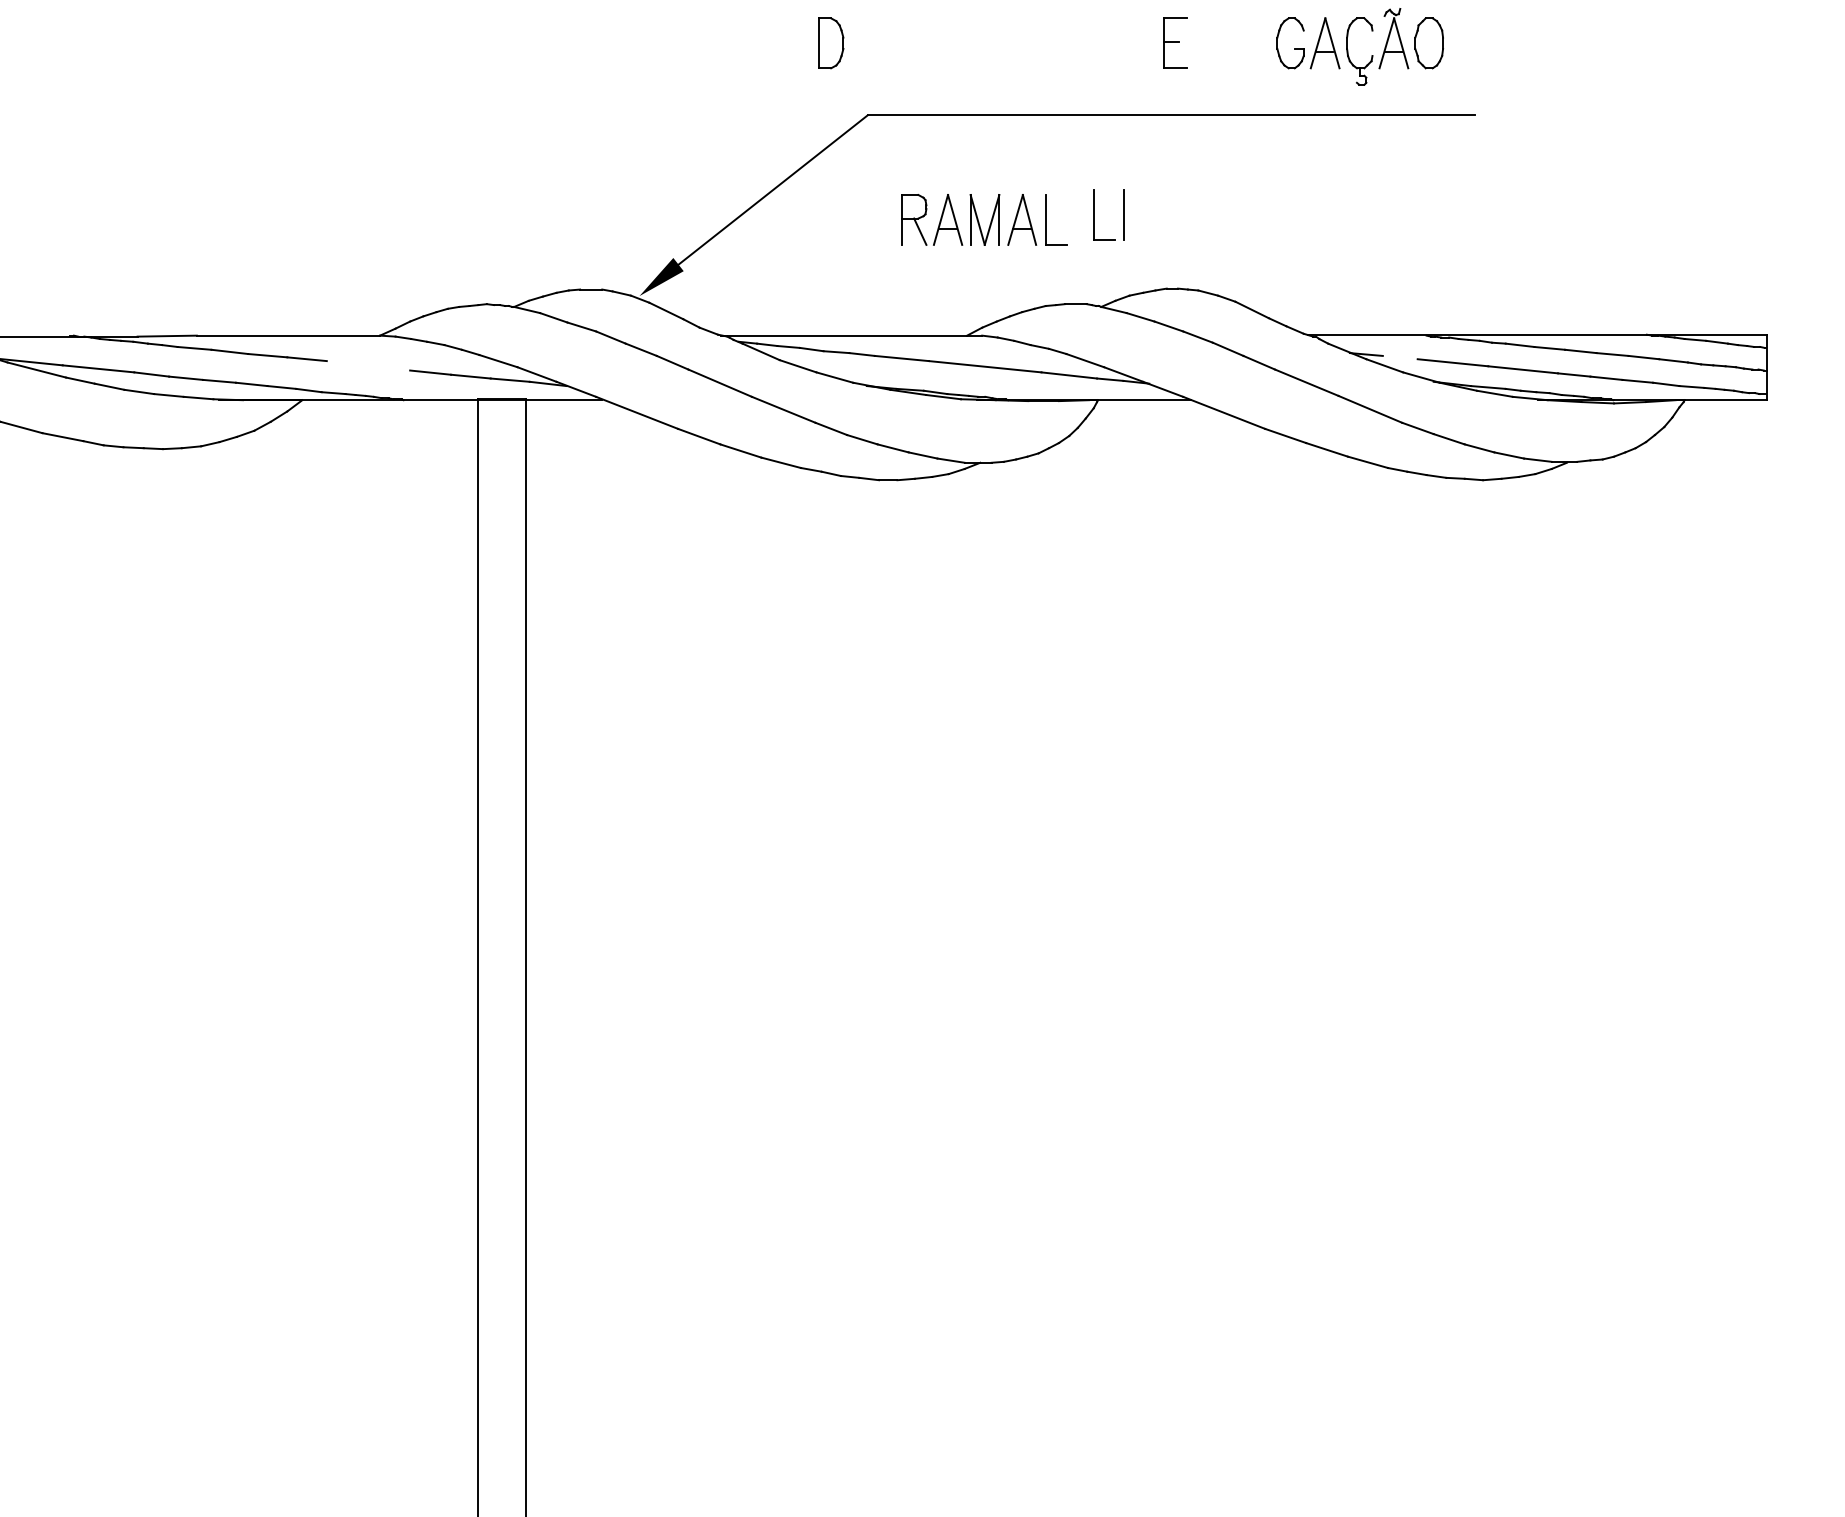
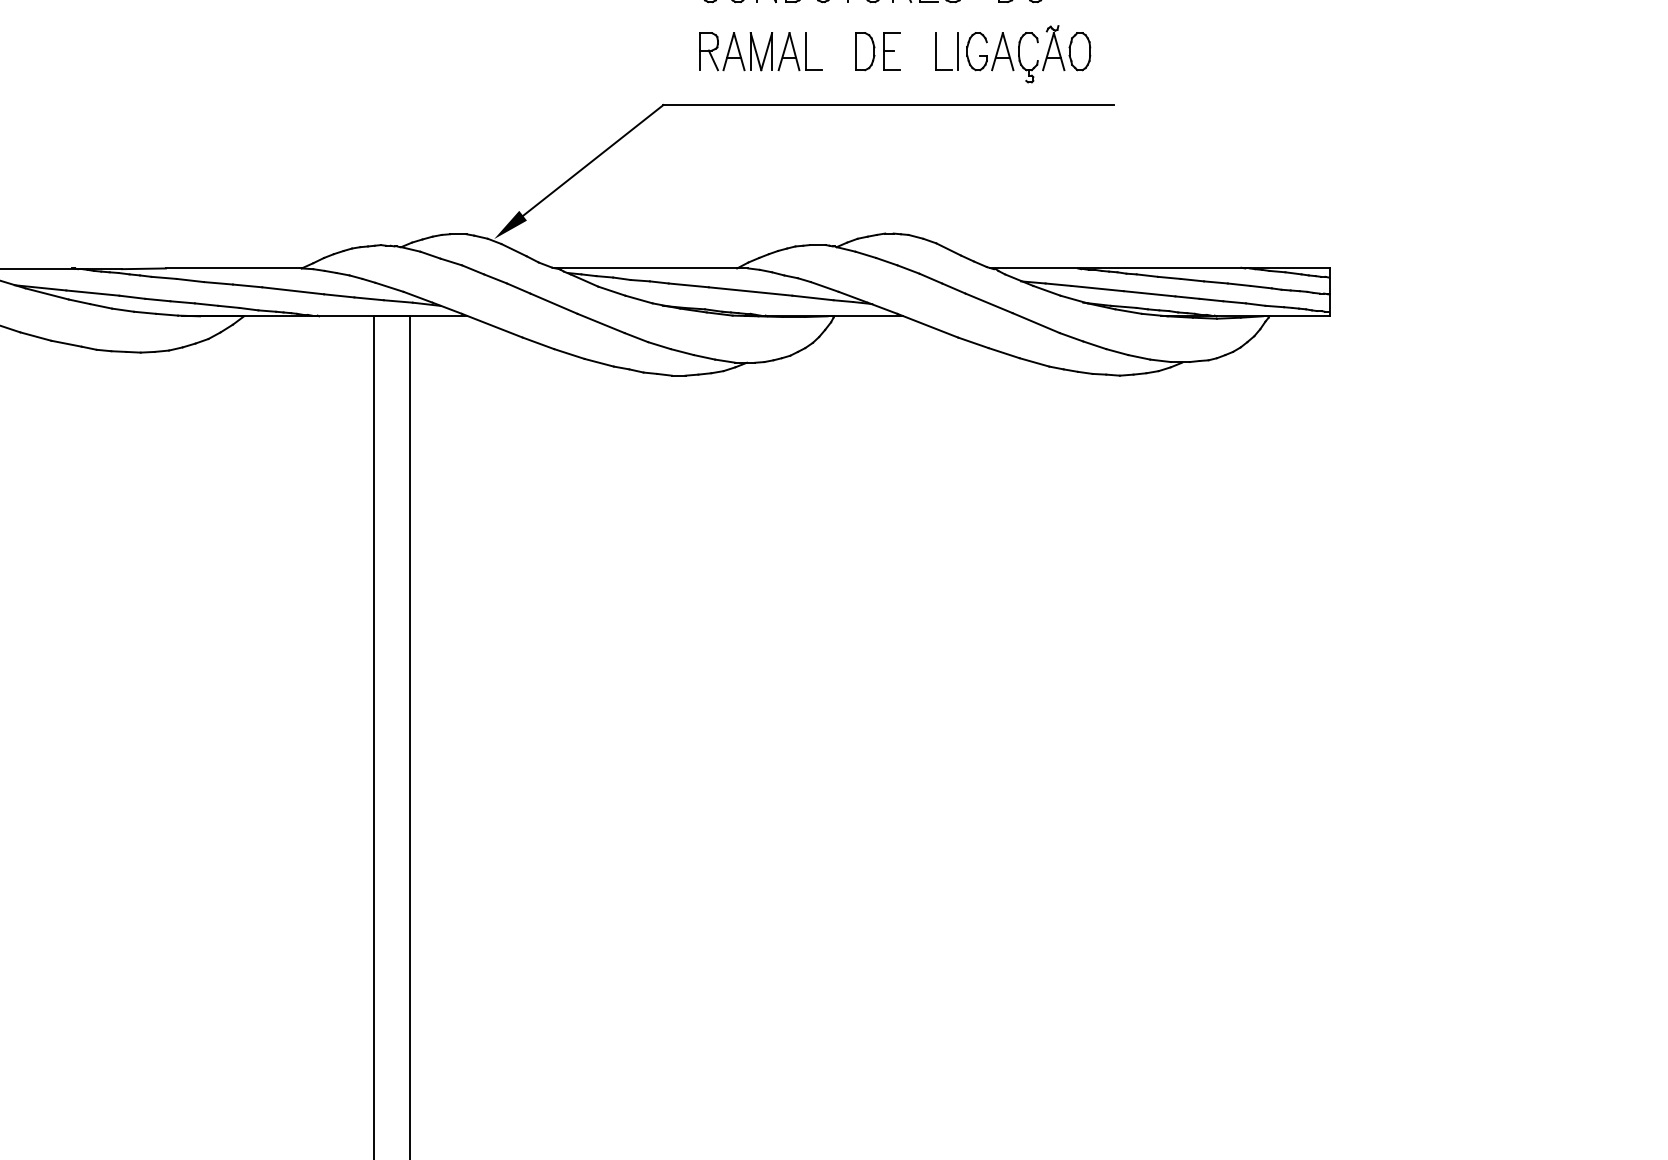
part: (831, 43) -> (865, 51), moved
part: (1094, 214) -> (936, 51), moved
part: (983, 219) -> (760, 51), moved
line: (1400, 357) -> (1058, 284), added
line: (368, 365) -> (293, 290), added

